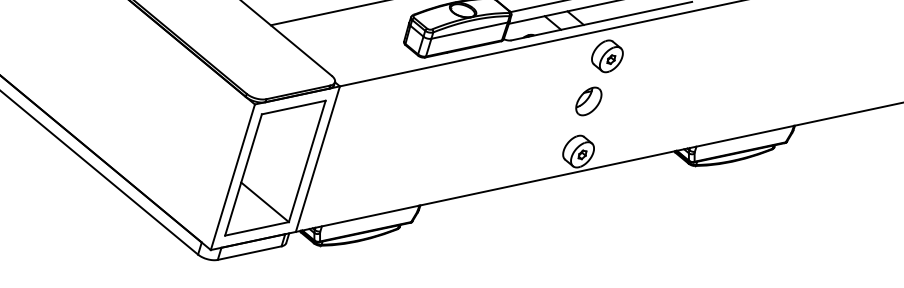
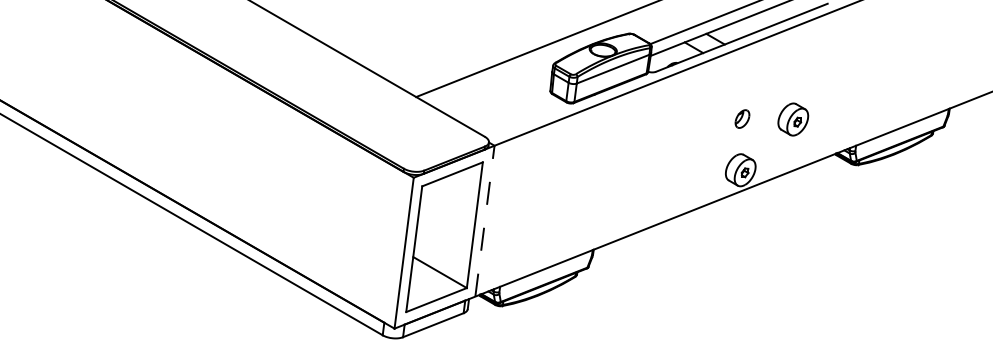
part: (607, 56) -> (793, 119), moved
part: (588, 100) -> (742, 118), size x0.6
line: (318, 158) -> (485, 220), solid -> dashed

